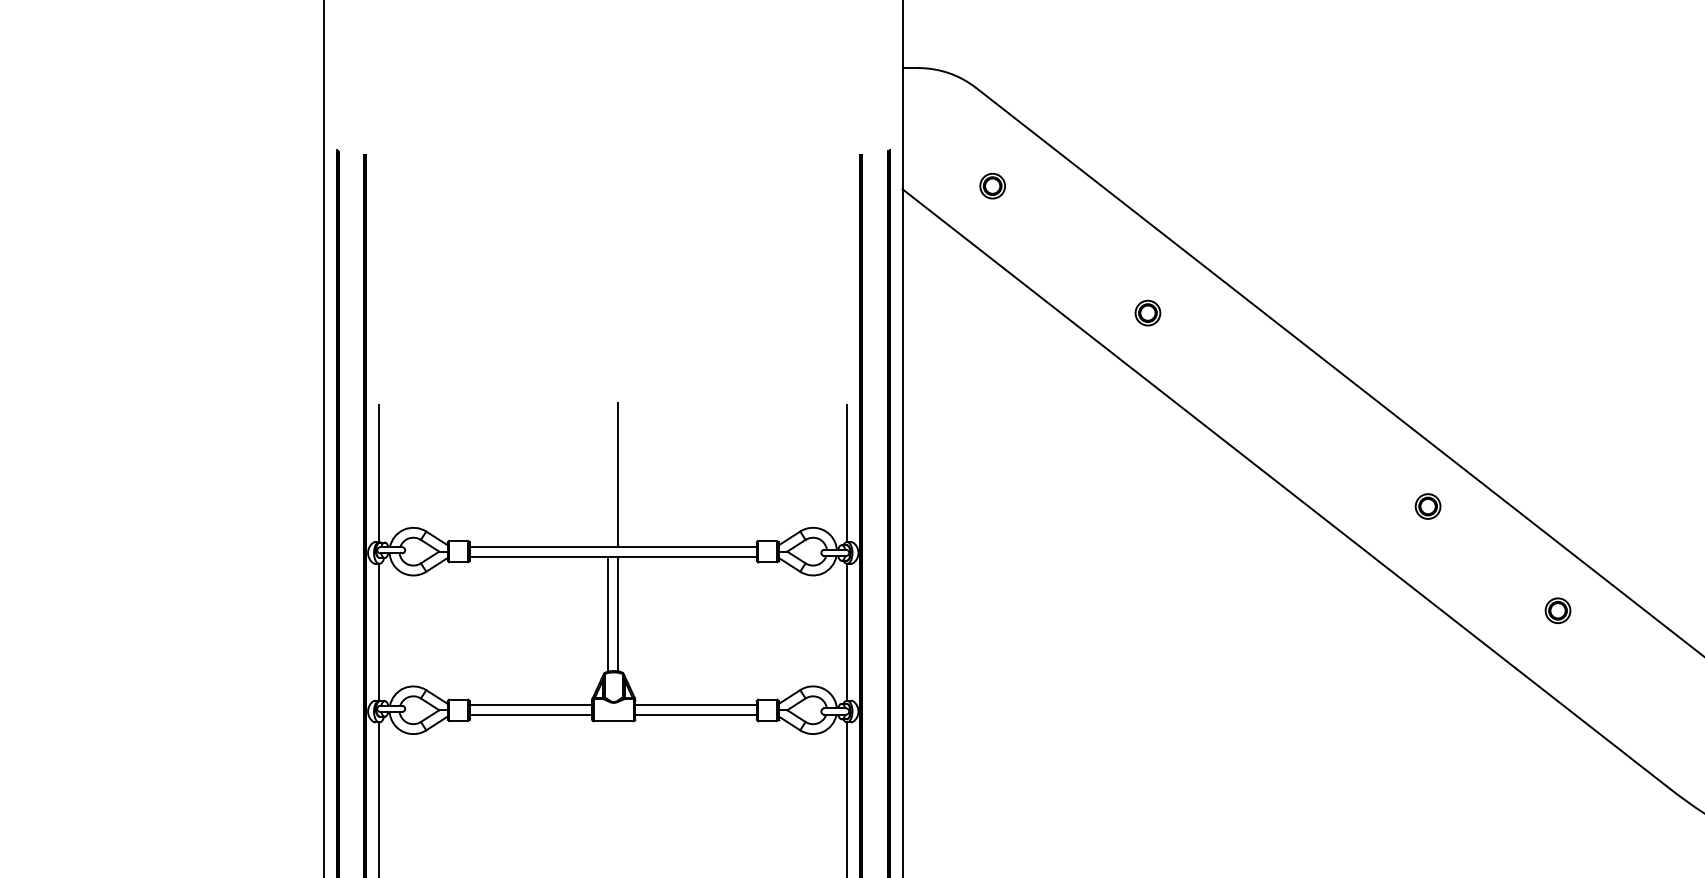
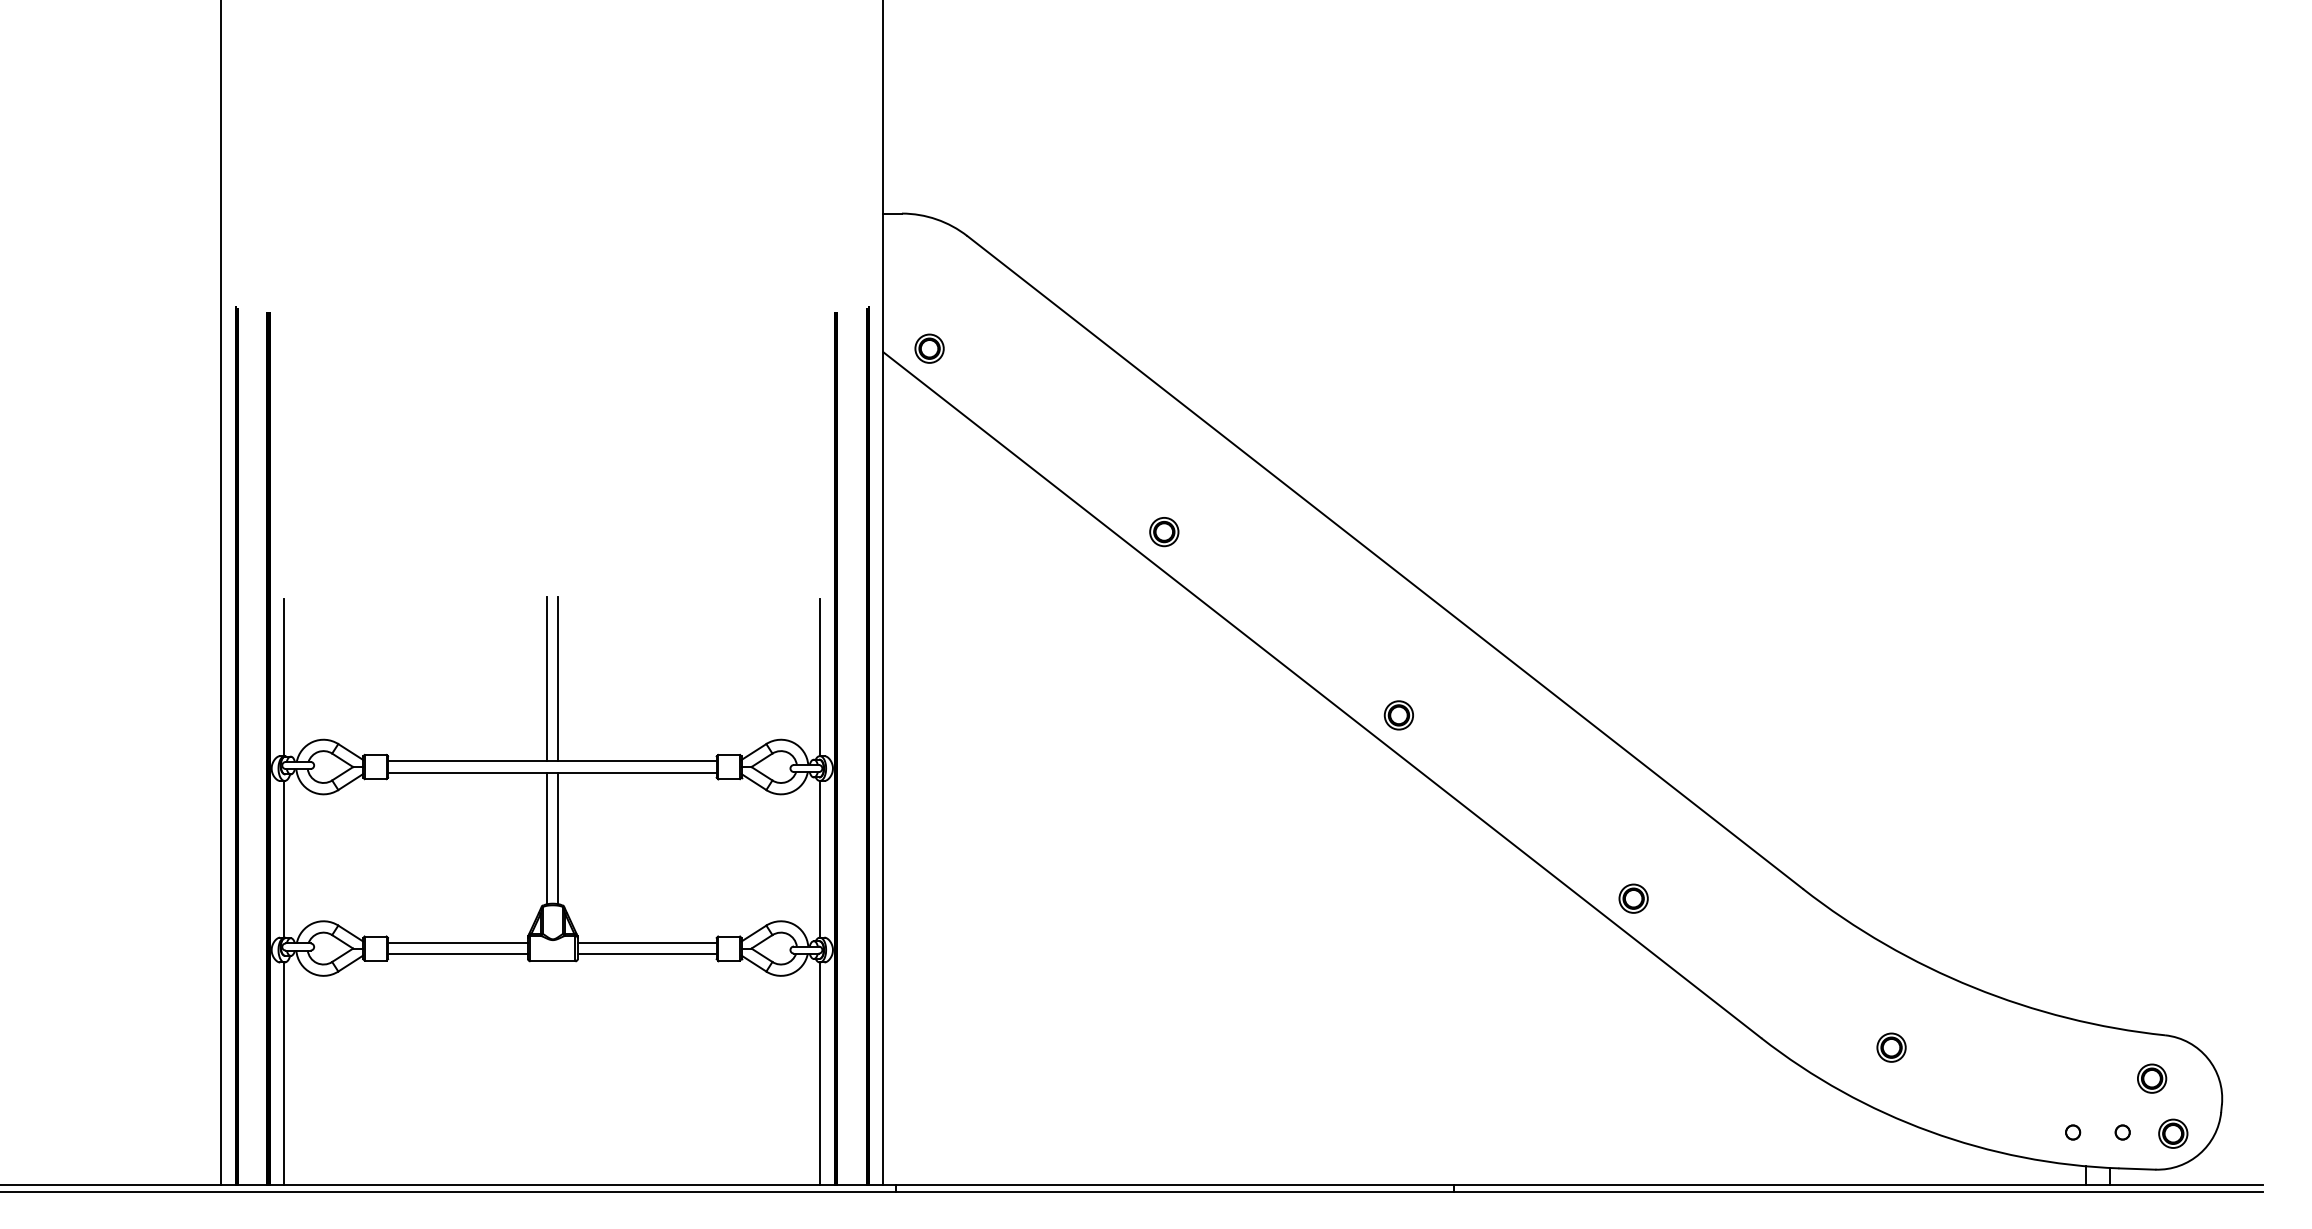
part: (992, 185) -> (929, 348), moved
part: (1148, 313) -> (1164, 532), moved
line: (608, 474) -> (546, 678), added
part: (1427, 506) -> (1398, 715), moved
part: (1557, 610) -> (1633, 898), moved

